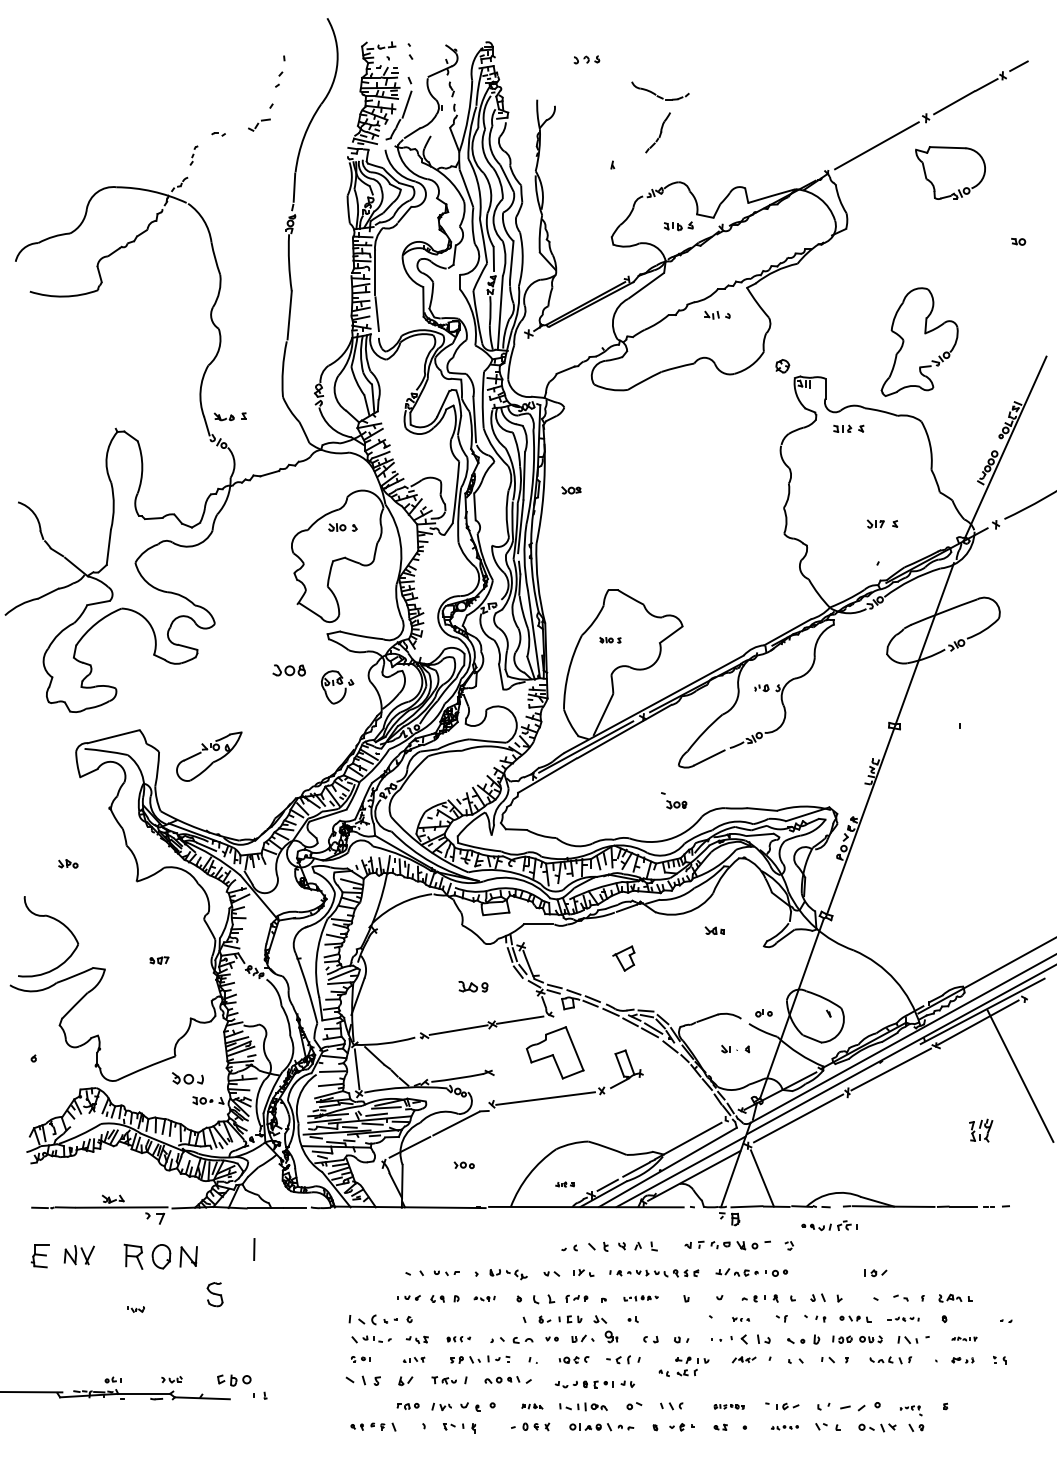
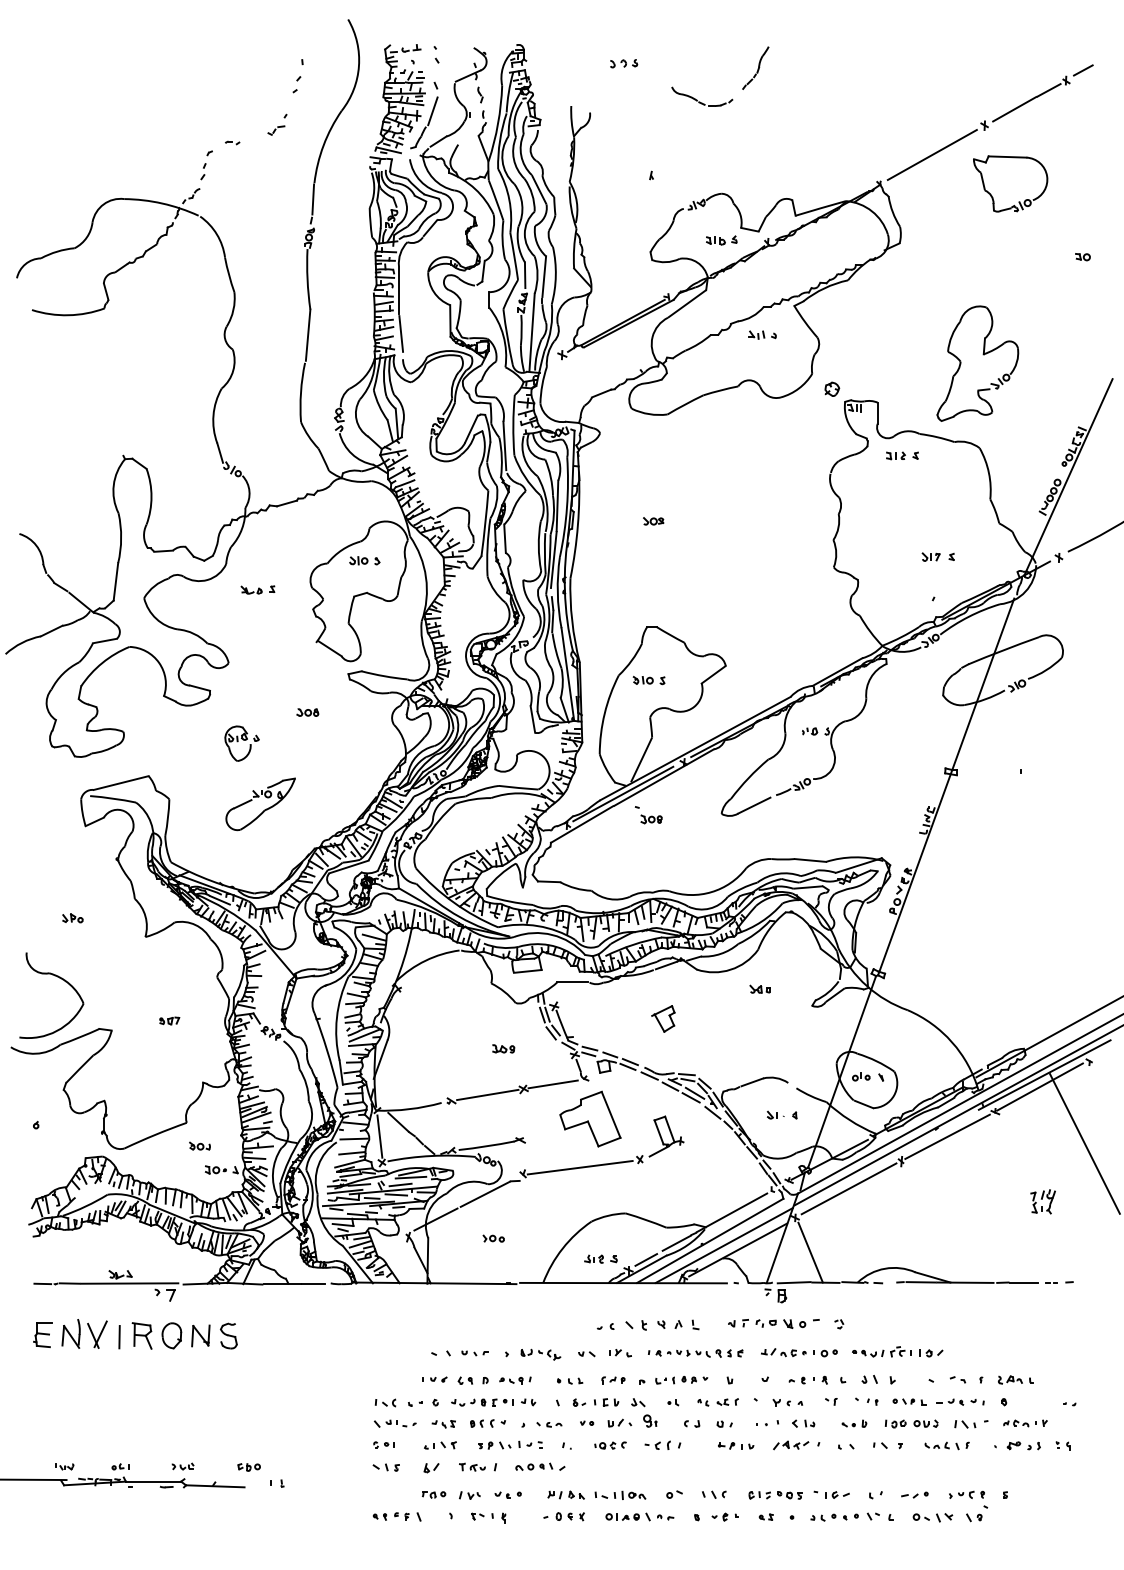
part: (260, 117) -> (277, 124), size x0.71
part: (657, 132) -> (755, 67), moved
part: (194, 155) -> (206, 165), size x1.43
part: (229, 416) -> (257, 589), moved
part: (571, 490) -> (653, 521), moved
part: (609, 640) -> (648, 680), size x1.43
part: (289, 670) -> (307, 712), size x0.62
part: (337, 687) -> (241, 743), moved
part: (212, 761) -> (264, 809), moved
part: (673, 801) -> (648, 815), moved
part: (473, 986) -> (503, 1048), size x0.71
part: (764, 1012) -> (861, 1076), moved
part: (187, 1077) -> (199, 1145), size x0.62
part: (564, 1183) -> (600, 1258), size x1.67
part: (829, 1225) -> (881, 1351), moved
line: (254, 1249) -> (119, 1337), moved
part: (79, 1254) -> (84, 1333), size x1.43
part: (214, 1294) -> (228, 1335), moved
part: (640, 1297) -> (681, 1379), size x1.43
part: (484, 1298) -> (515, 1380), size x1.43
part: (536, 1298) -> (570, 1380), size x0.62
part: (135, 1309) -> (64, 1466), moved
part: (903, 1318) -> (960, 1401), size x1.43
part: (362, 1319) -> (385, 1402), size x0.71
part: (740, 1319) -> (787, 1402), size x1.67
part: (458, 1339) -> (487, 1423), size x1.43
part: (755, 1339) -> (803, 1423), size x0.71
part: (803, 1339) -> (854, 1423), size x0.71
part: (964, 1339) -> (1025, 1423), size x1.67
part: (516, 1340) -> (549, 1424), size x0.71
part: (414, 1359) -> (440, 1445), size x1.43
part: (744, 1359) -> (791, 1445), size x1.43
part: (962, 1359) -> (1023, 1445), size x1.43
part: (677, 1373) -> (717, 1402), moved
part: (233, 1380) -> (248, 1467), size x0.62
part: (362, 1380) -> (385, 1467), size x0.71
part: (594, 1384) -> (493, 1402), moved
part: (477, 1405) -> (507, 1494), size x0.71
part: (531, 1405) -> (565, 1494), size x1.67
part: (860, 1405) -> (914, 1494), size x0.62
part: (729, 1406) -> (775, 1495), size x1.67
part: (910, 1410) -> (968, 1499), size x1.67
part: (784, 1427) -> (834, 1517), size x1.67

